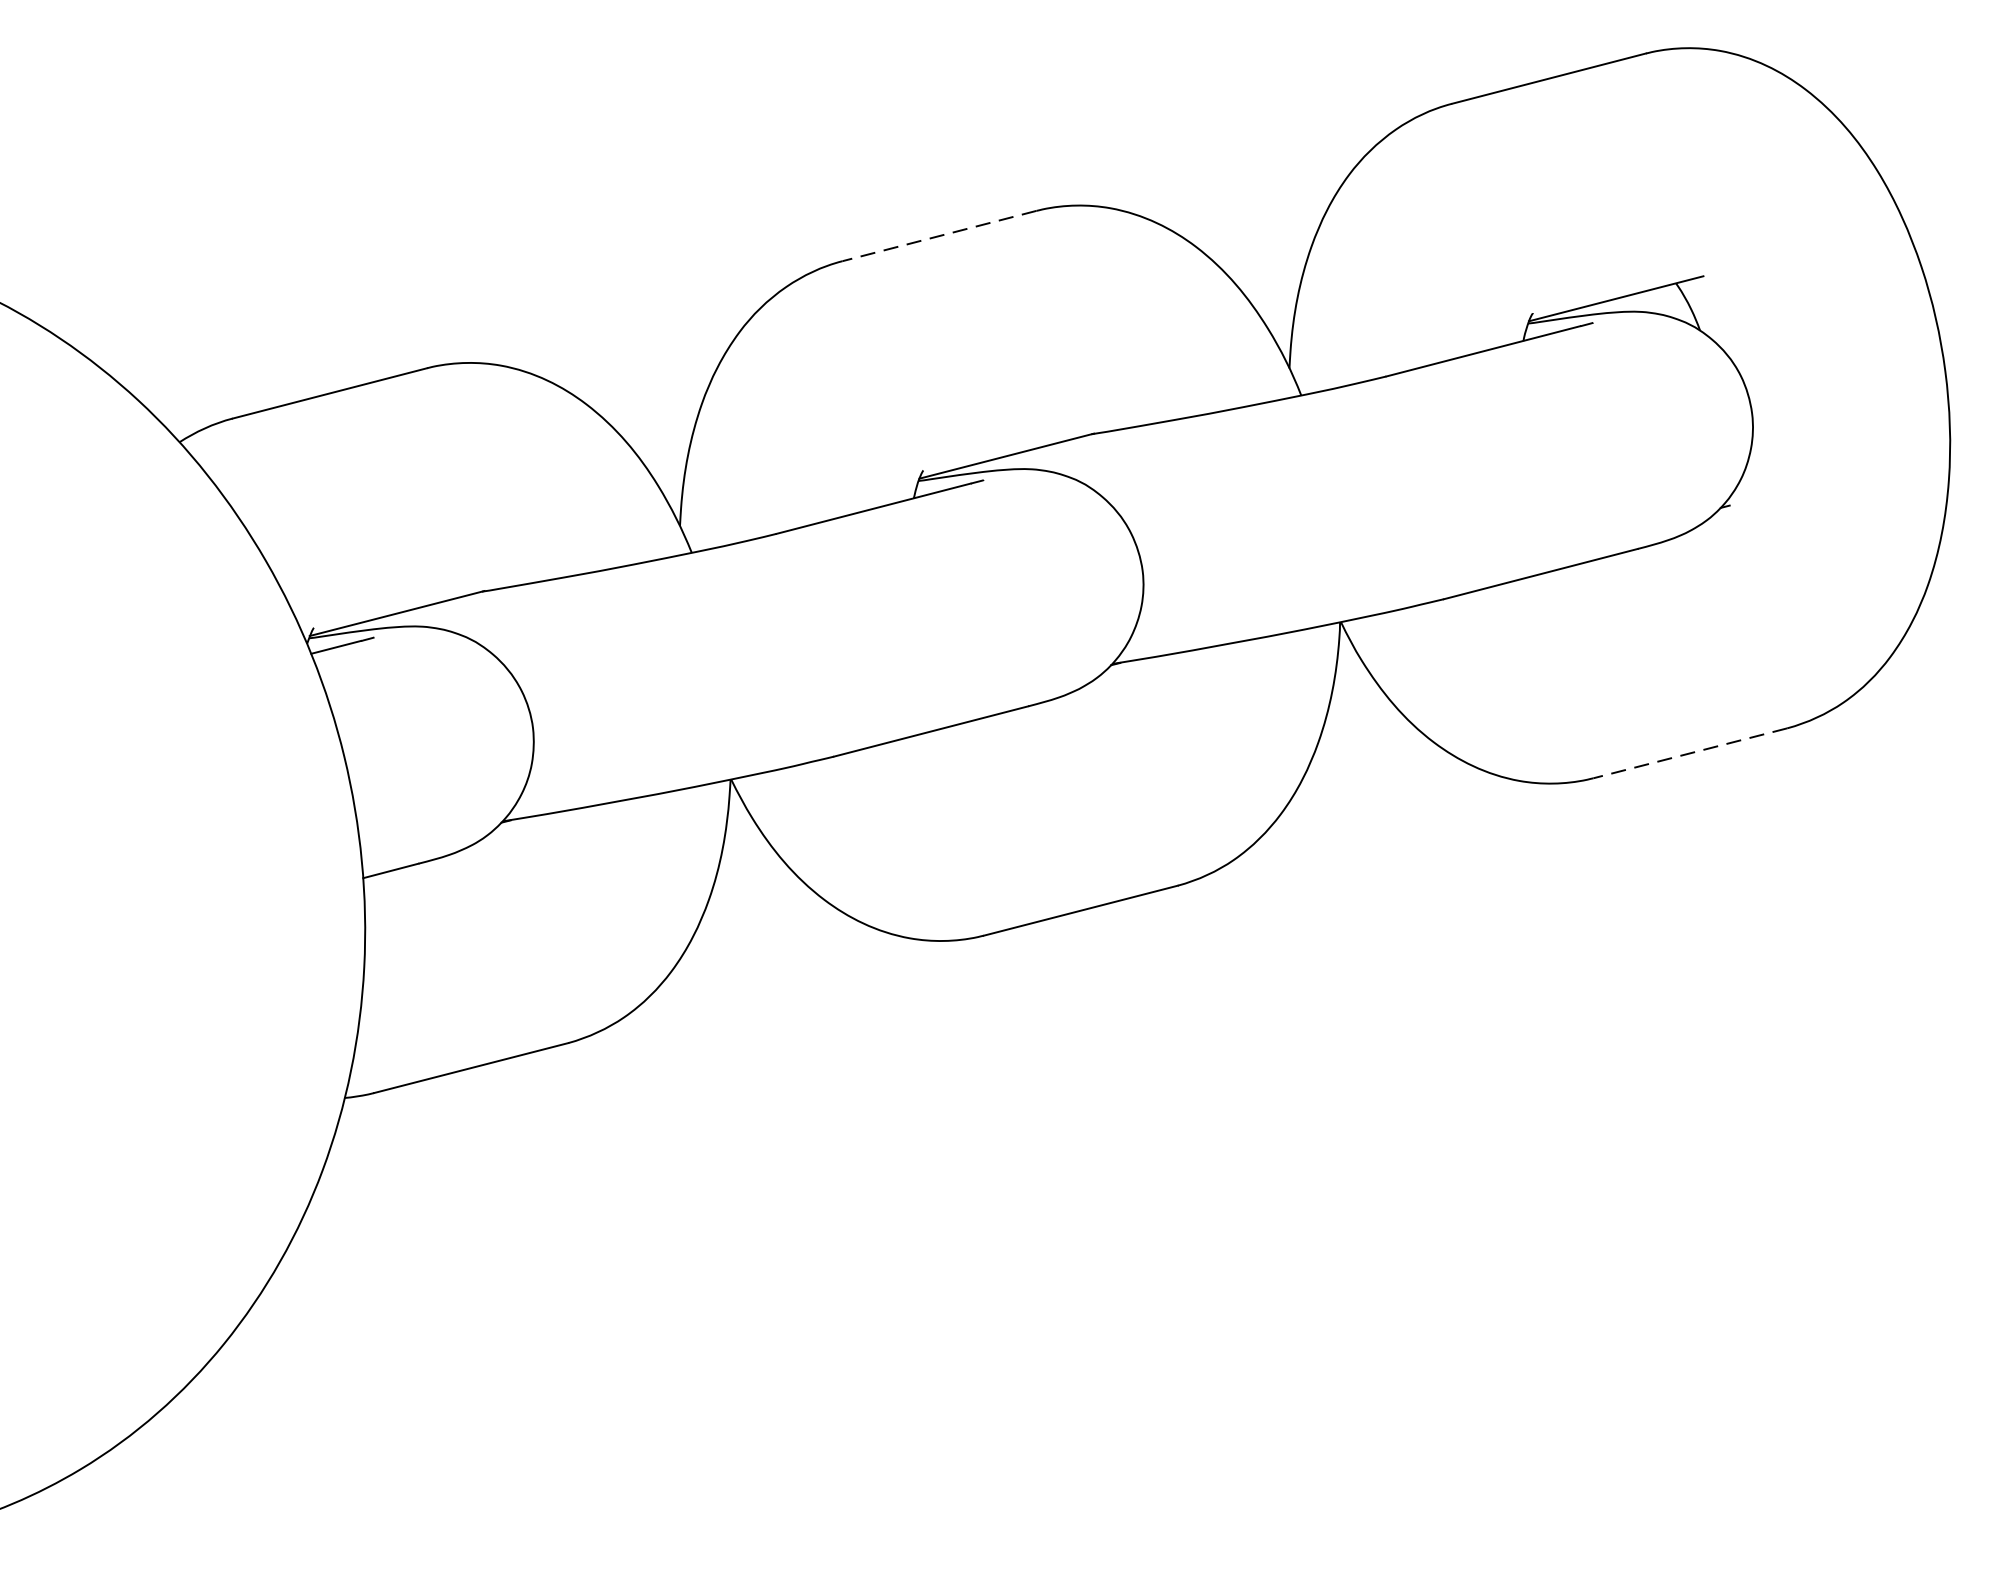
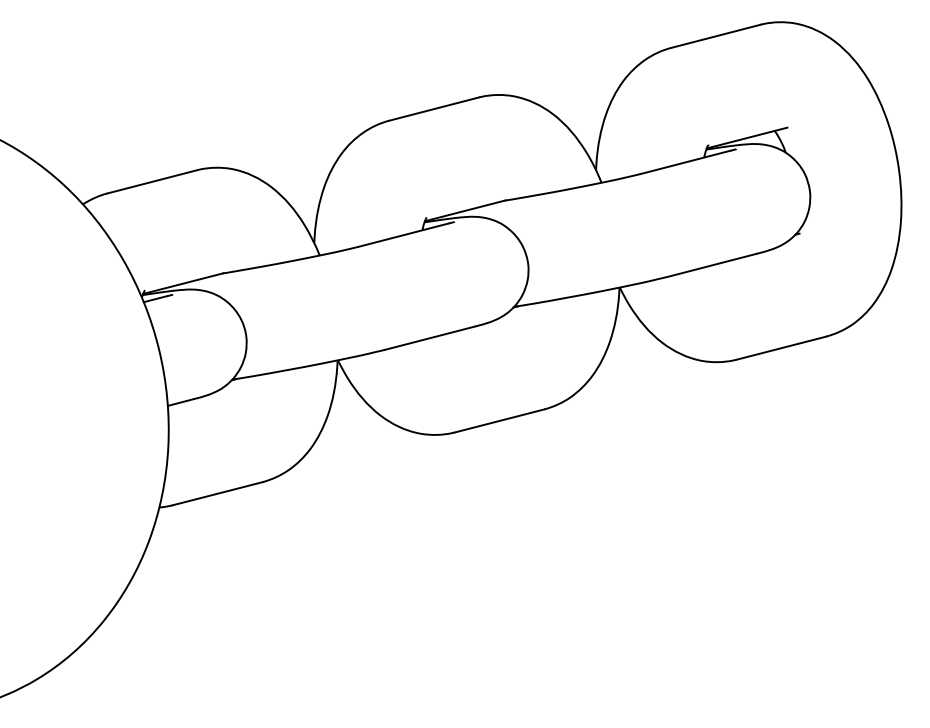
line: (937, 236) -> (433, 109), dashed -> solid
line: (1688, 753) -> (780, 348), dashed -> solid

